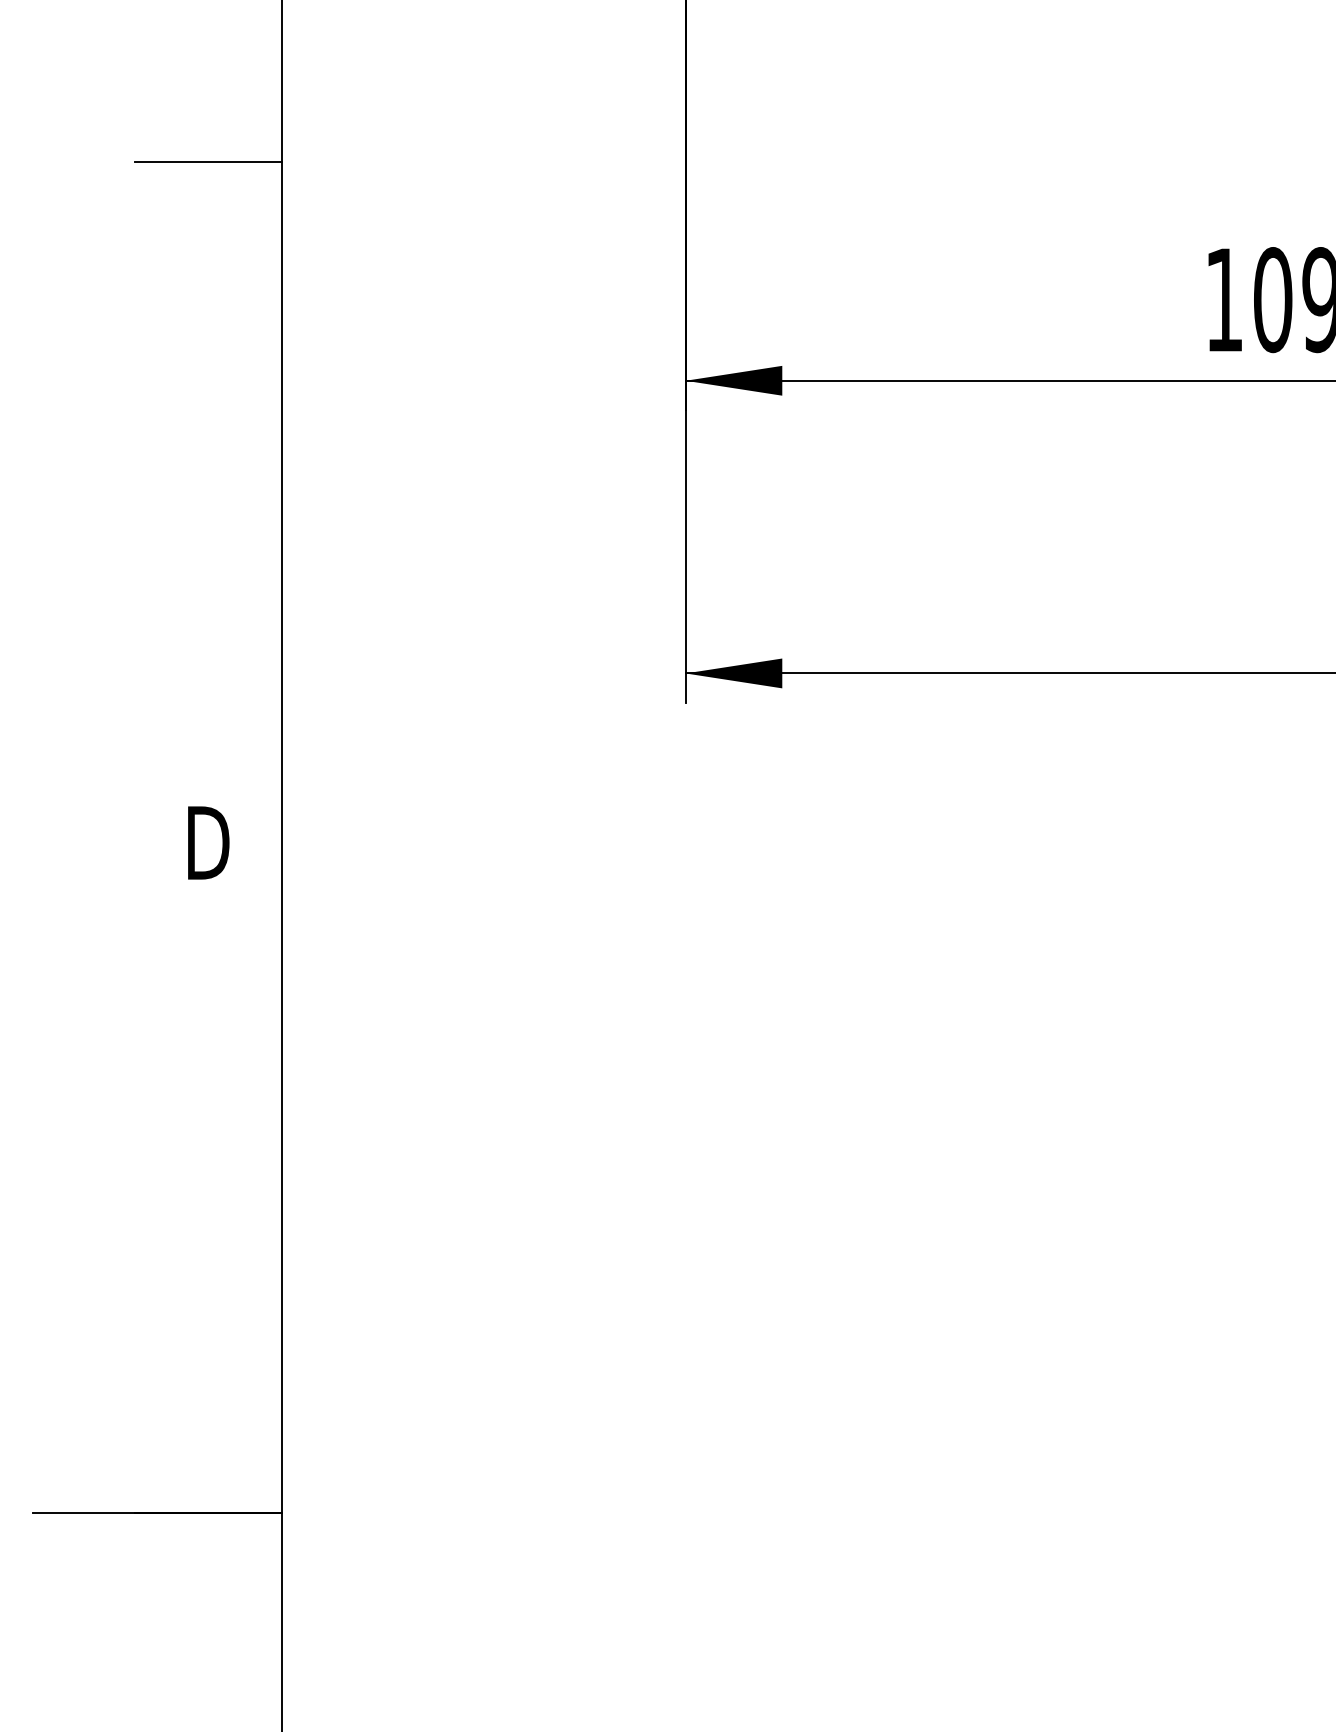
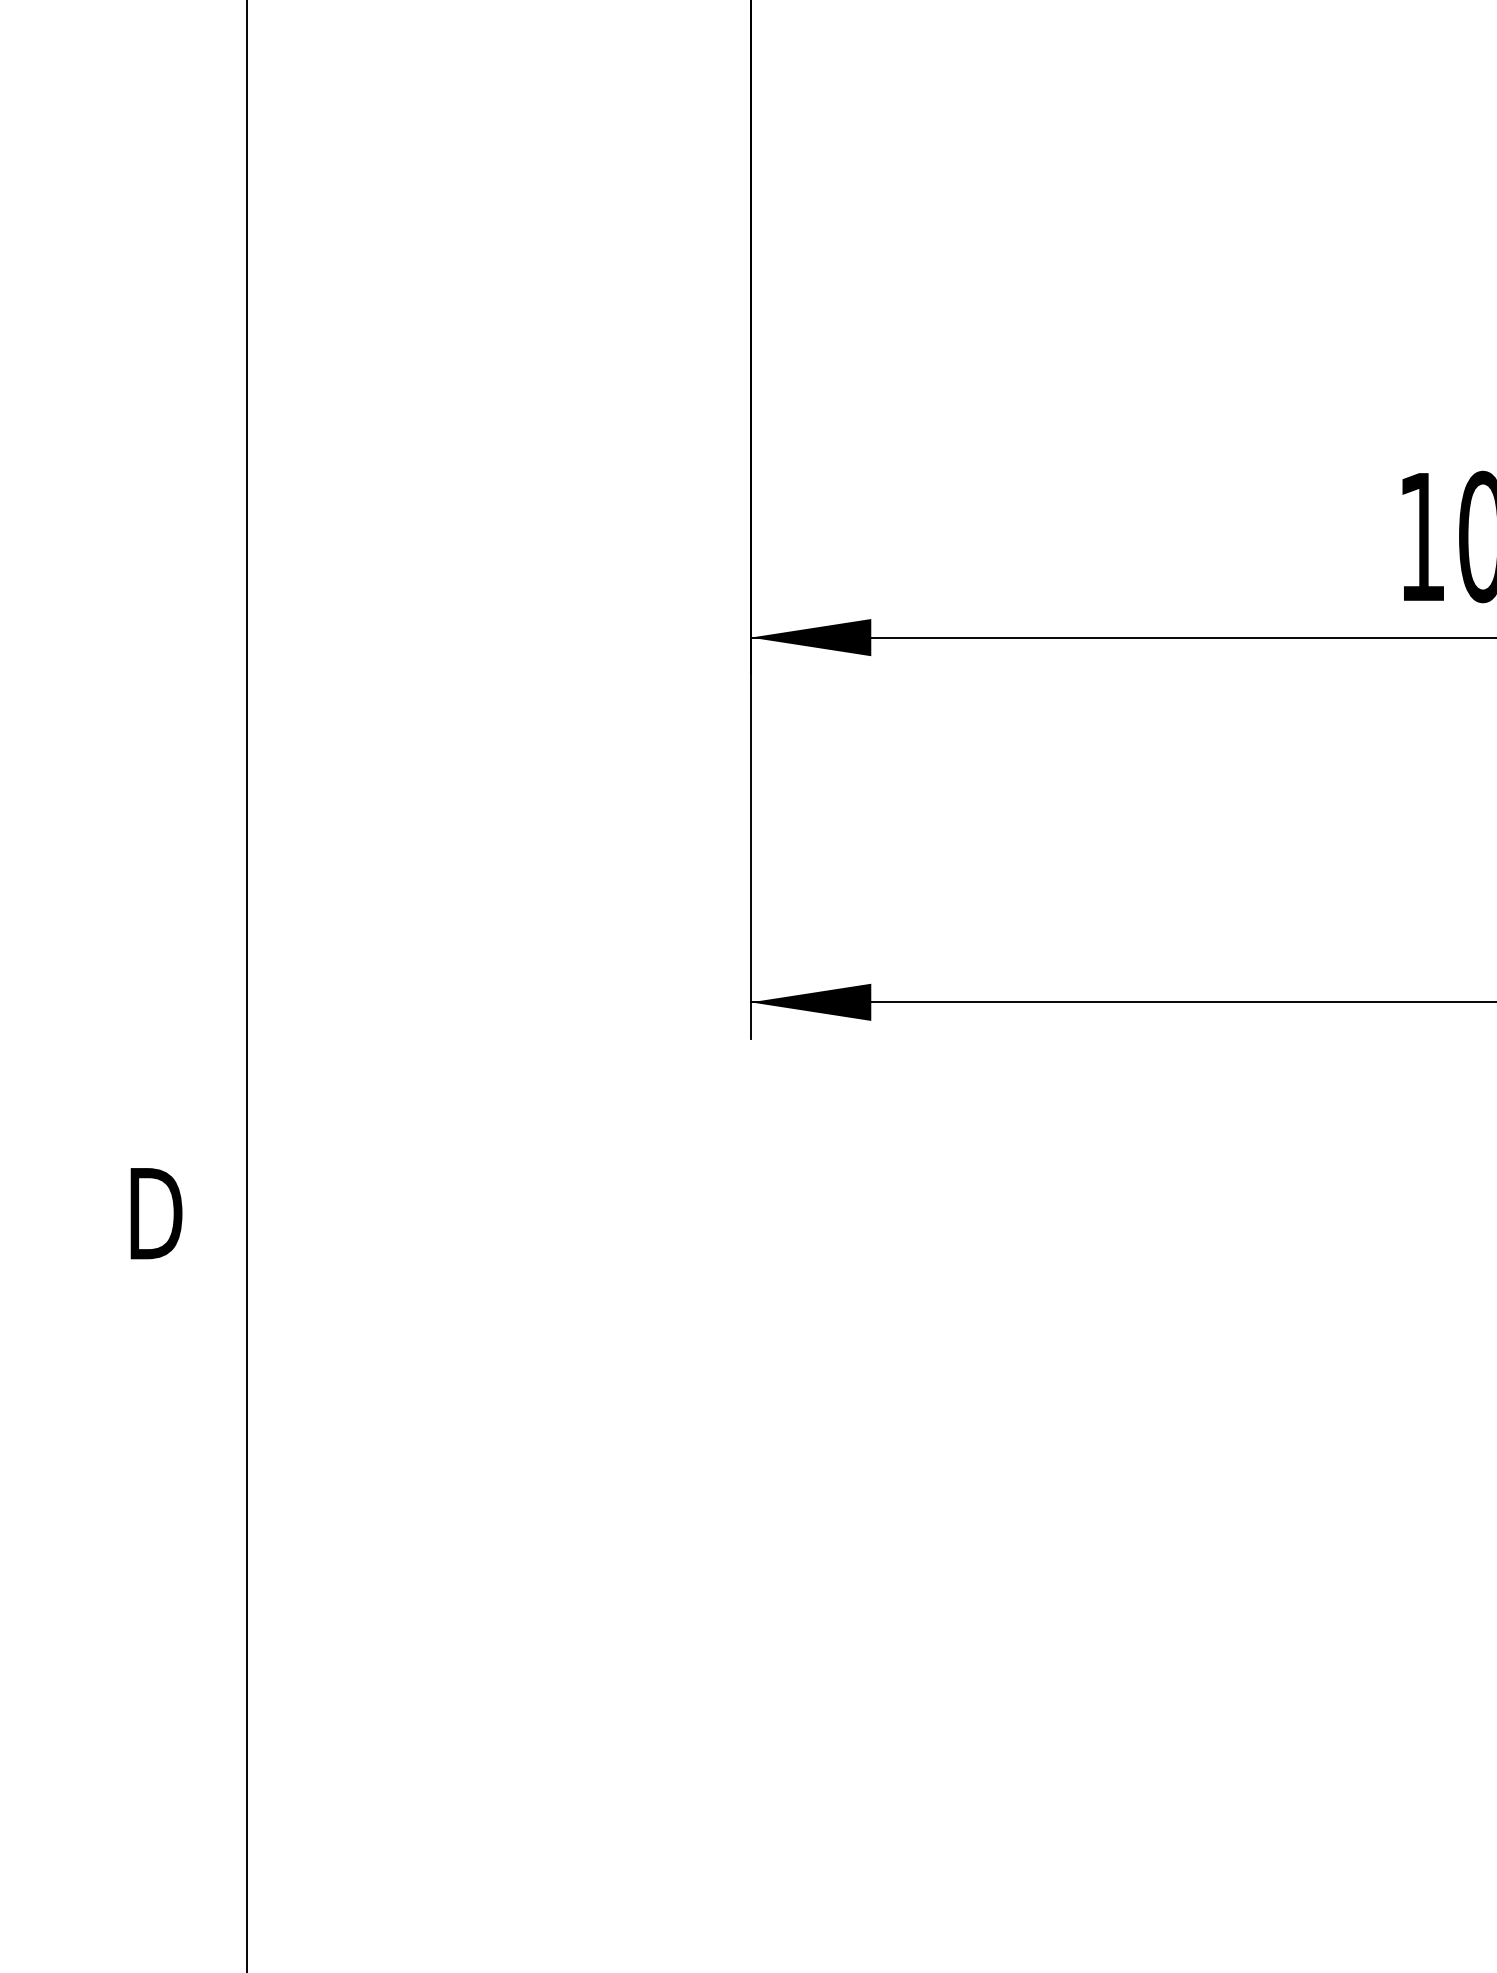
line: (208, 161) -> (156, 364), removed

